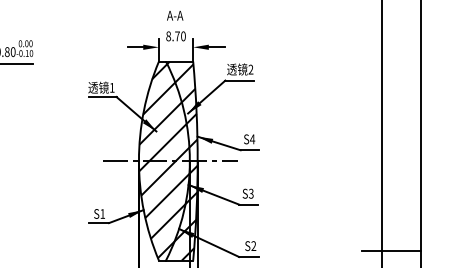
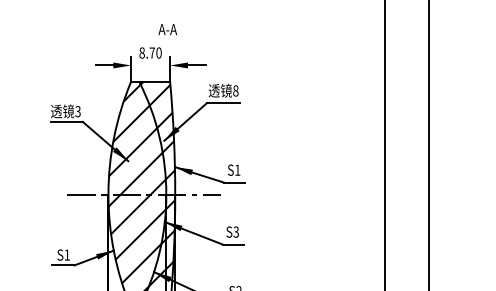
text: (175, 15) -> (168, 29), moved
text: (250, 69) -> (235, 90), 2 -> 8
text: (111, 87) -> (77, 111), 1 -> 3
text: (252, 139) -> (237, 170), S4 -> S1

